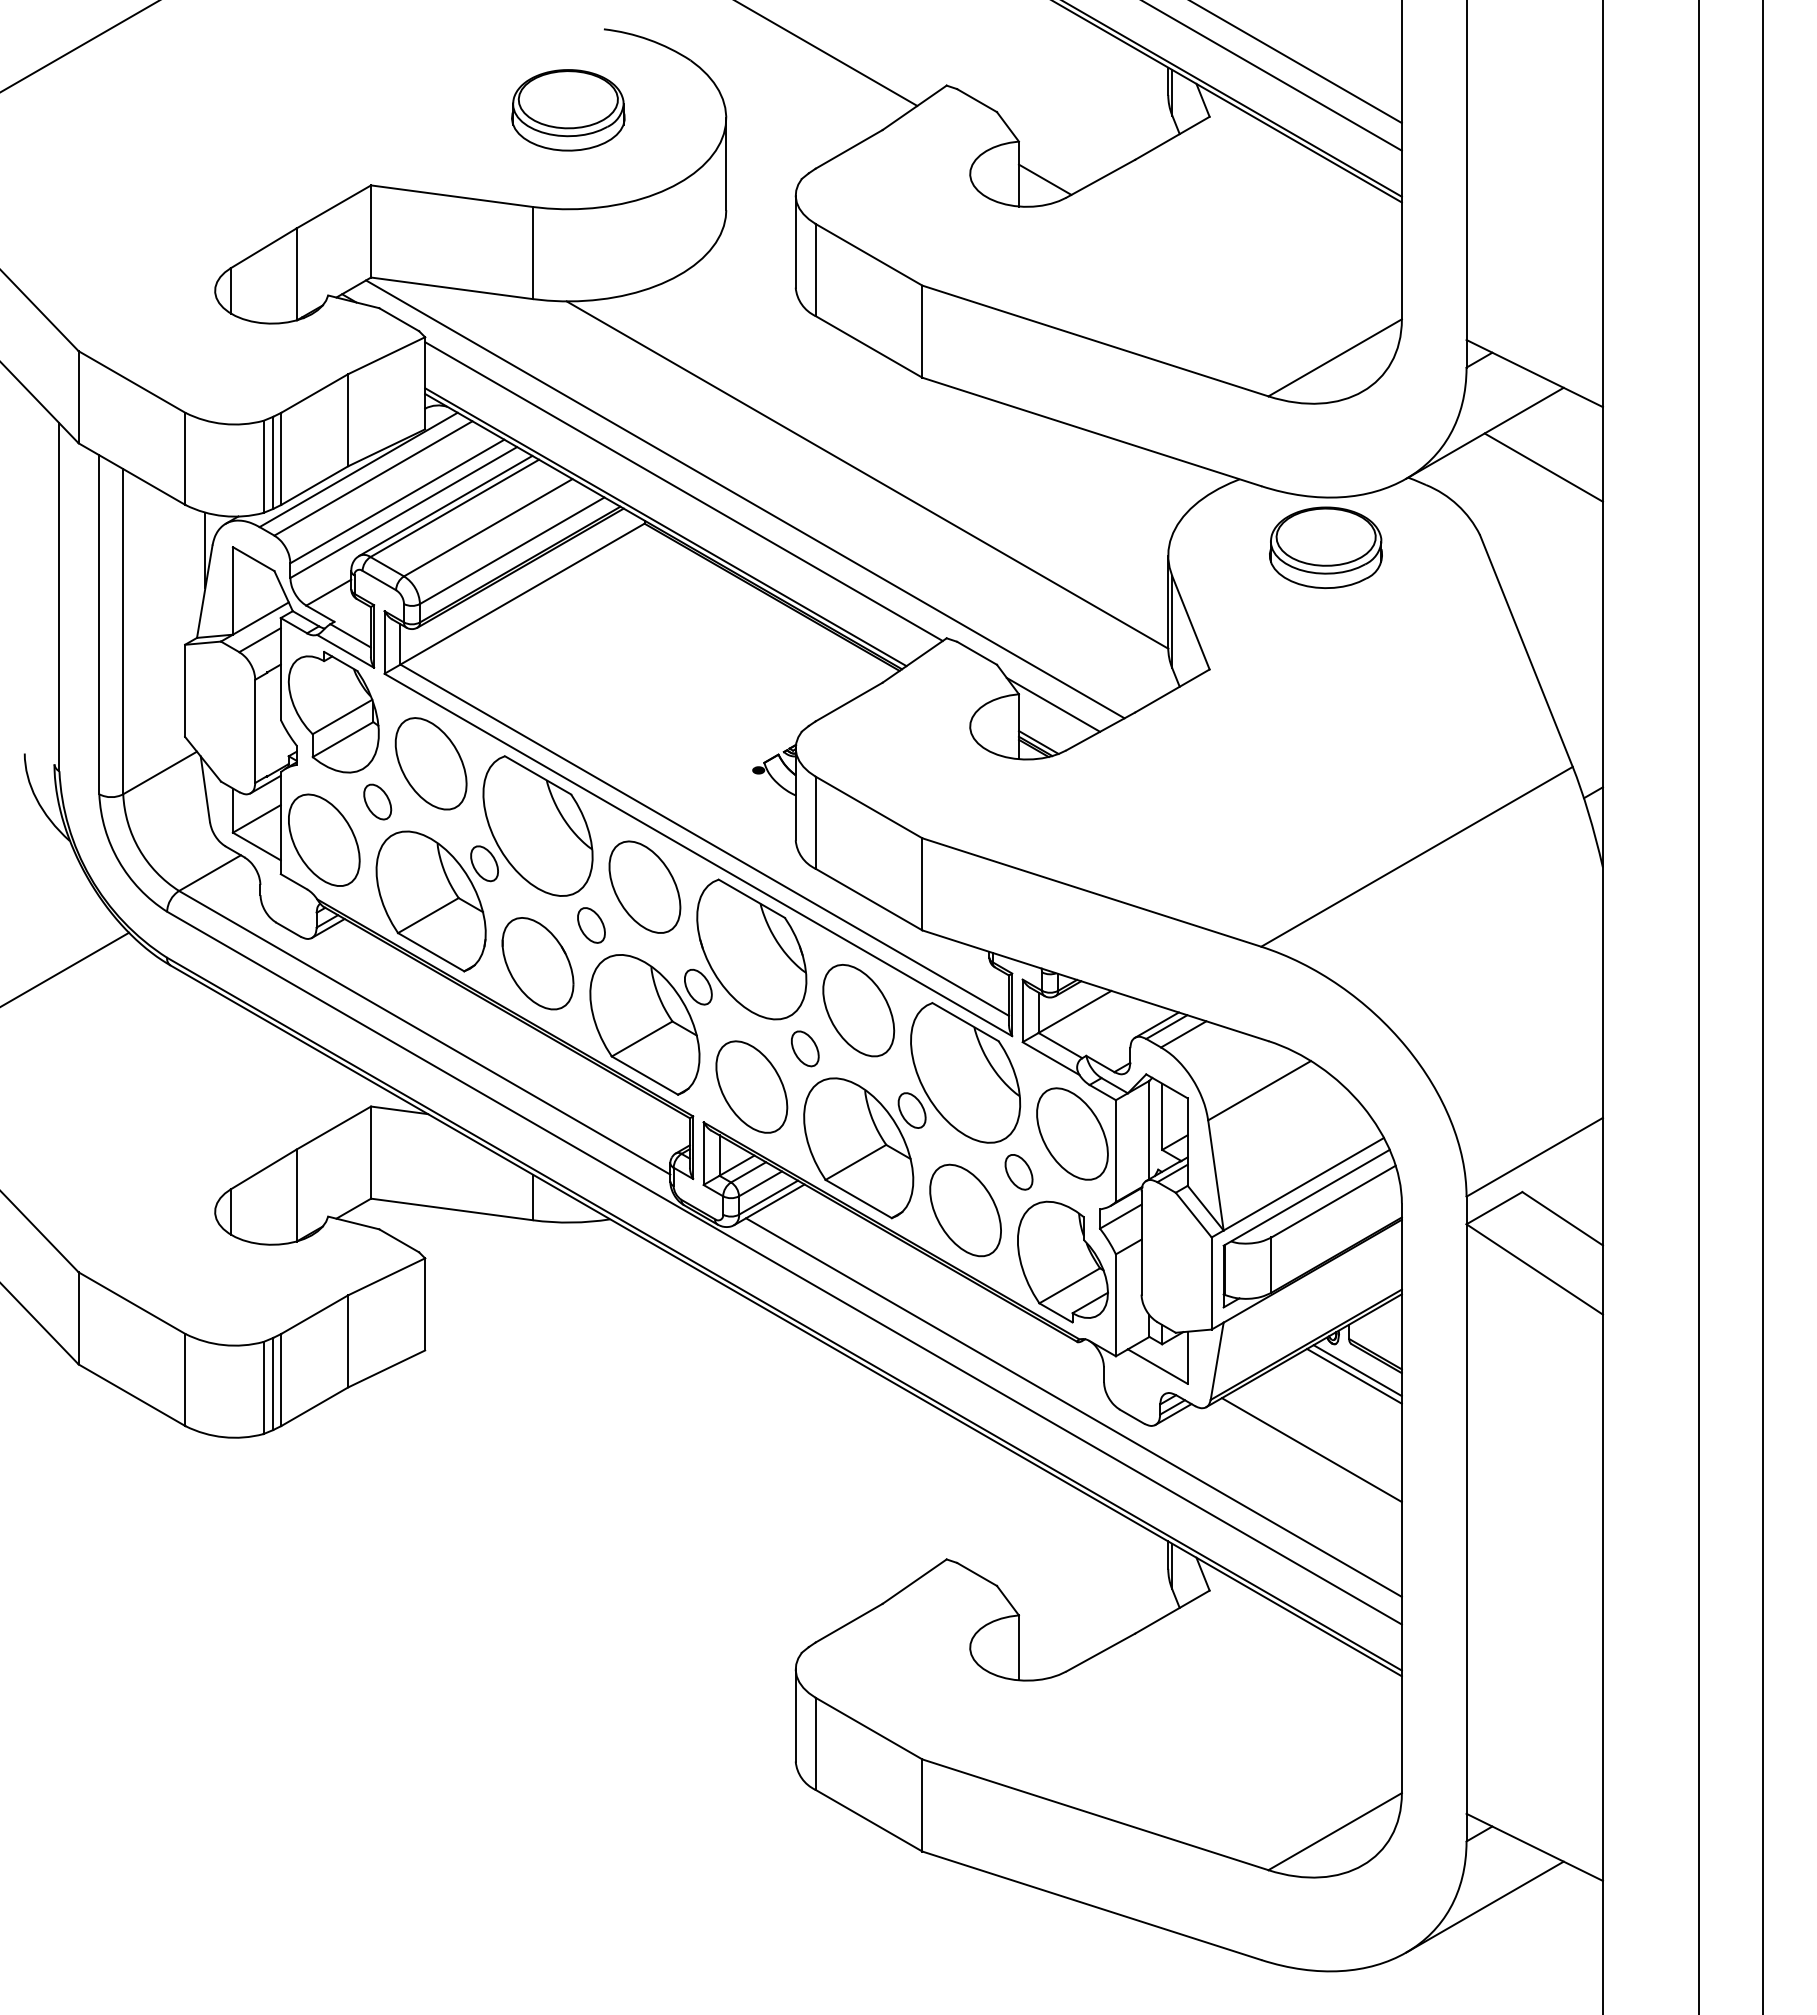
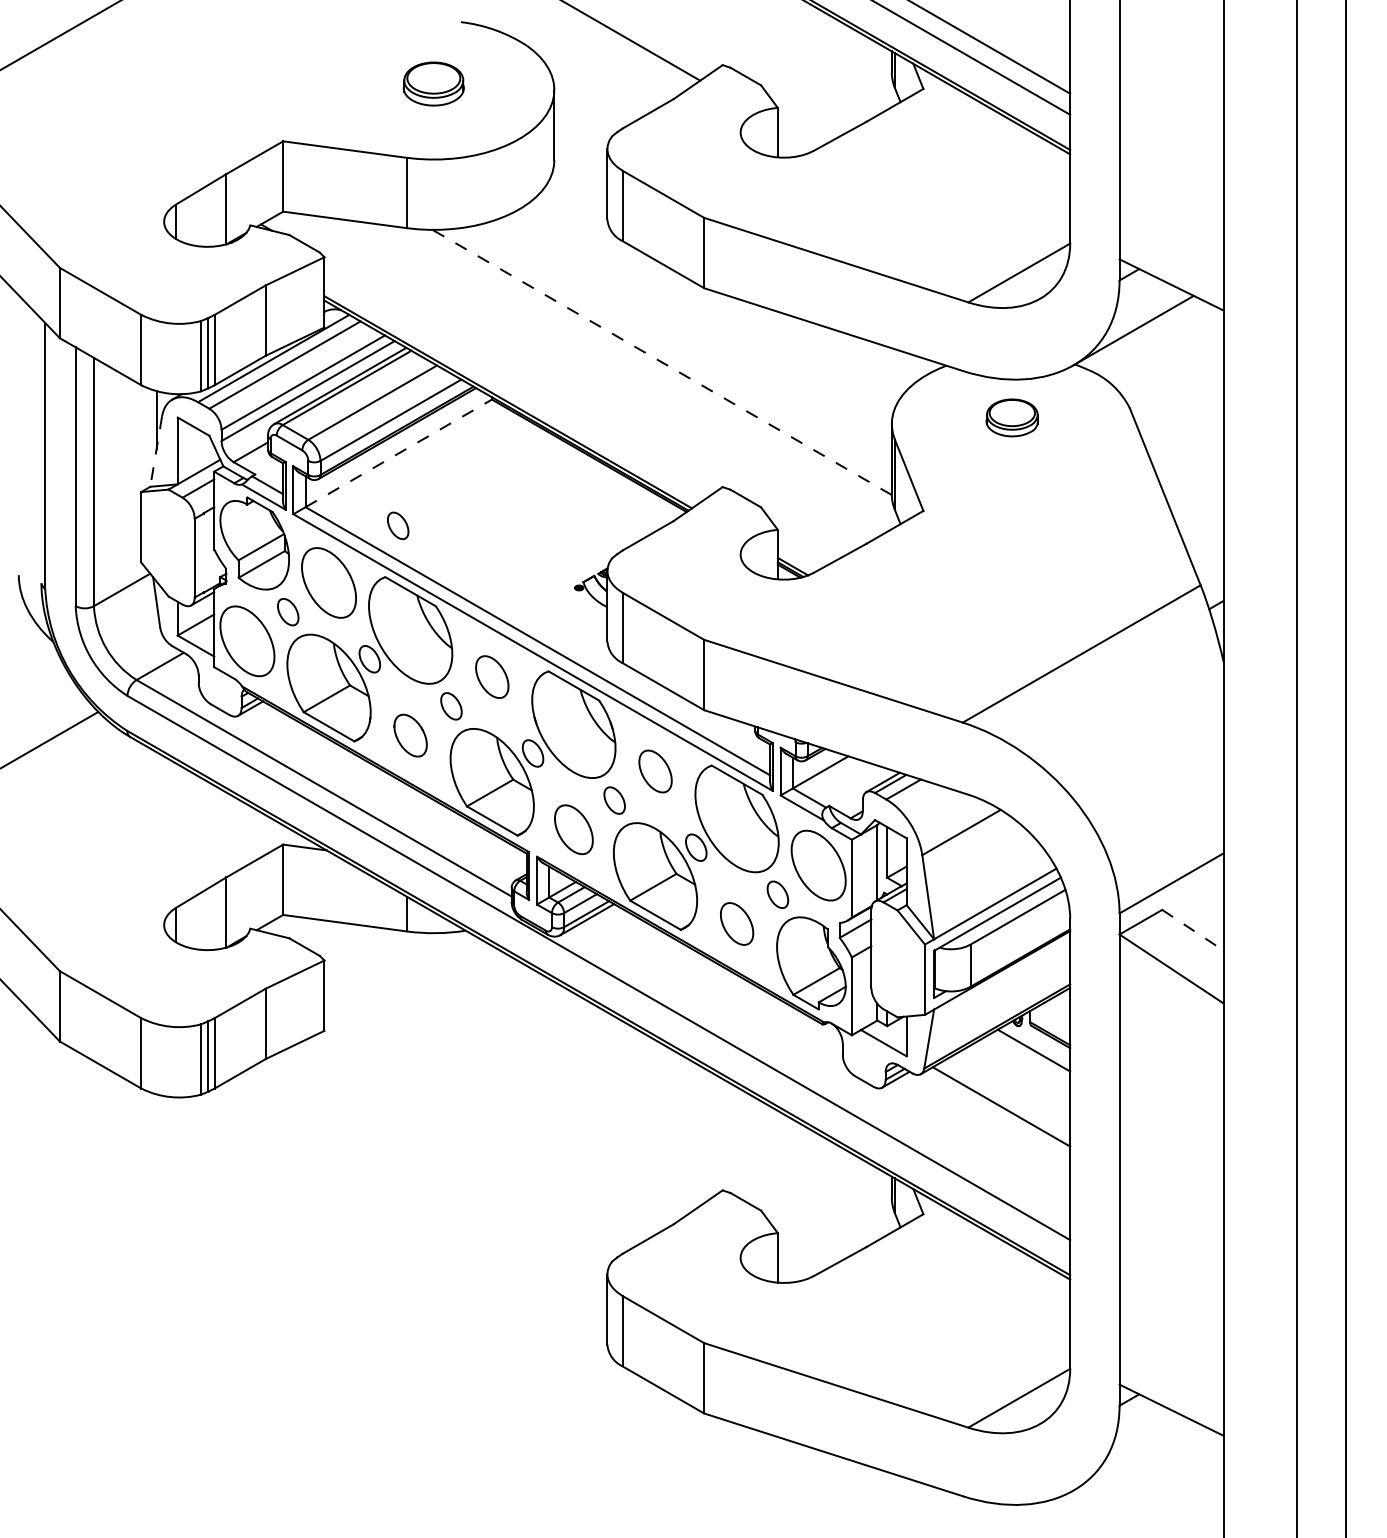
part: (568, 110) -> (433, 84), size x0.7
line: (1044, 179) -> (797, 136), removed
line: (1543, 467) -> (1178, 356), removed
line: (867, 474) -> (662, 362), solid -> dashed
line: (683, 491) -> (521, 375), removed
line: (745, 499) -> (569, 381), removed
part: (1325, 547) -> (1011, 417), size x0.6
line: (204, 591) -> (155, 451), solid -> dashed
line: (522, 594) -> (398, 453), solid -> dashed
part: (521, 688) -> (398, 525), added
line: (1053, 704) -> (804, 537), removed
part: (644, 886) -> (491, 676), size x0.6
part: (537, 963) -> (410, 735), size x0.6
part: (858, 1010) -> (655, 771), size x0.6
part: (751, 1086) -> (573, 829), size x0.7
part: (965, 1210) -> (737, 923), size x0.6
line: (1563, 1219) -> (1193, 930), solid -> dashed
line: (1357, 1370) -> (1036, 1046), removed
line: (1073, 1407) -> (819, 1074), removed
line: (1484, 1906) -> (1133, 1455), removed

